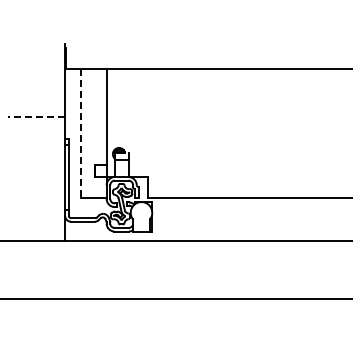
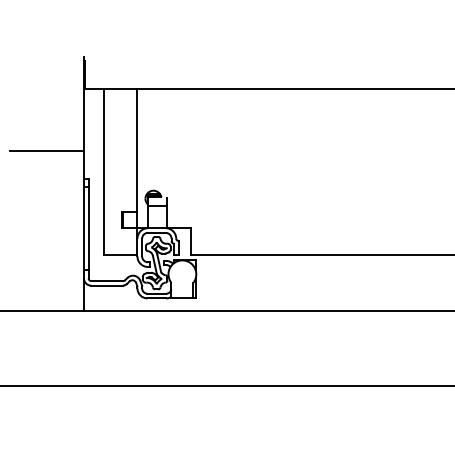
line: (36, 116) -> (46, 150), dashed -> solid
line: (80, 133) -> (103, 172), dashed -> solid

